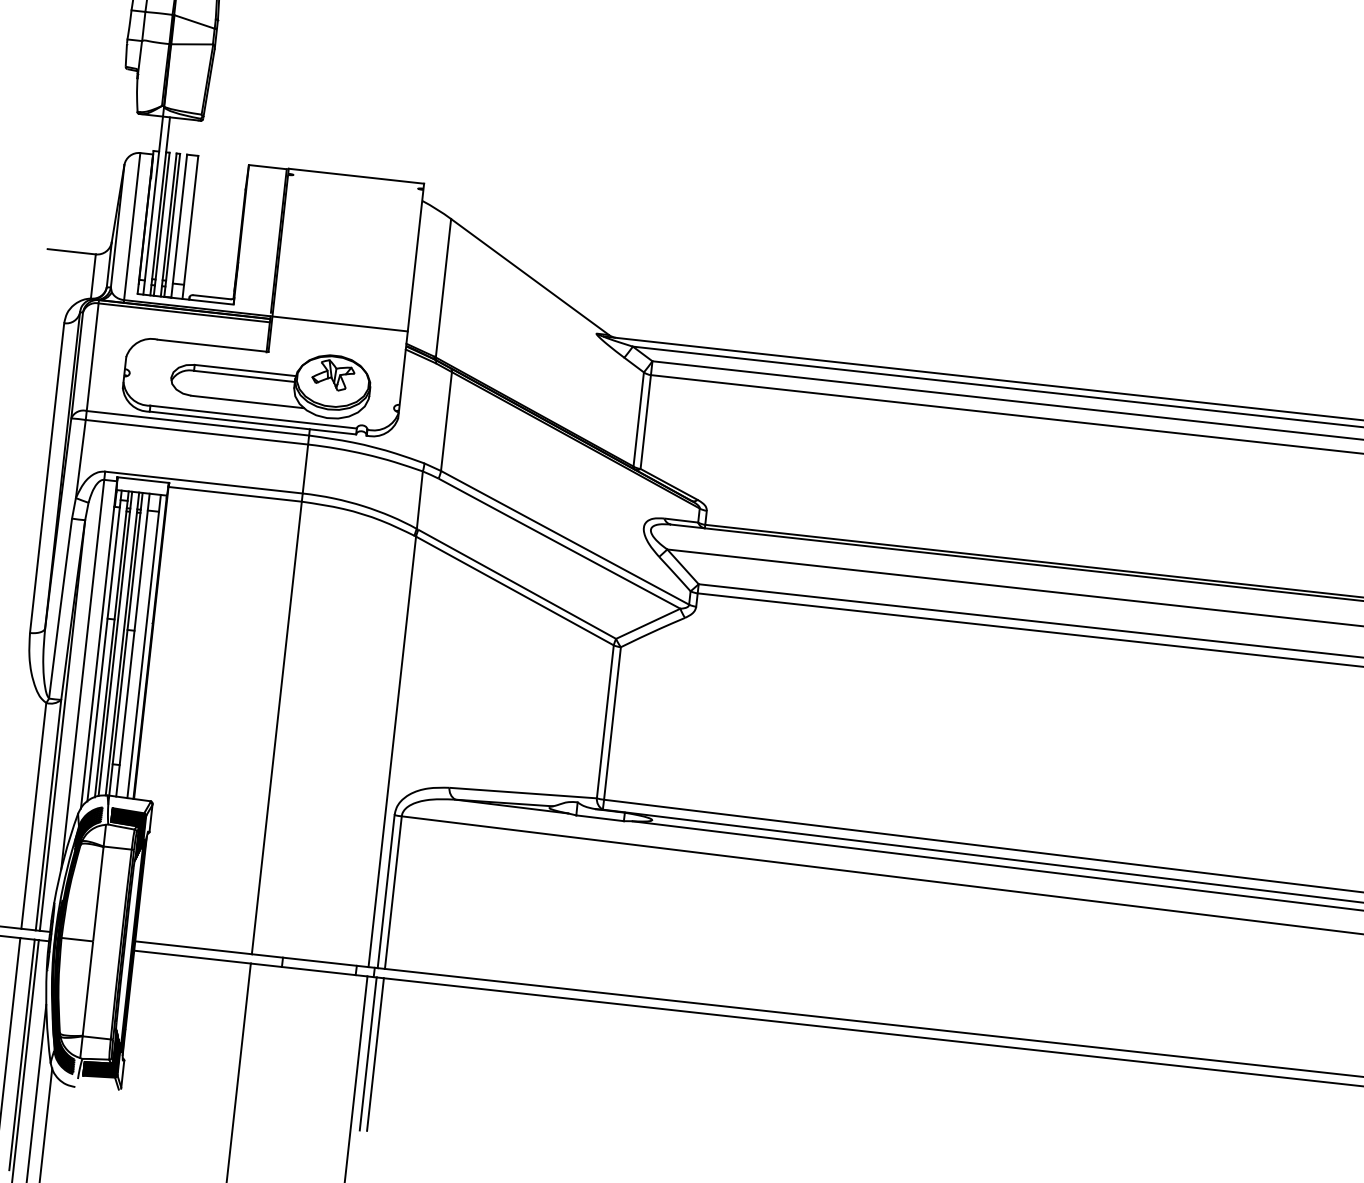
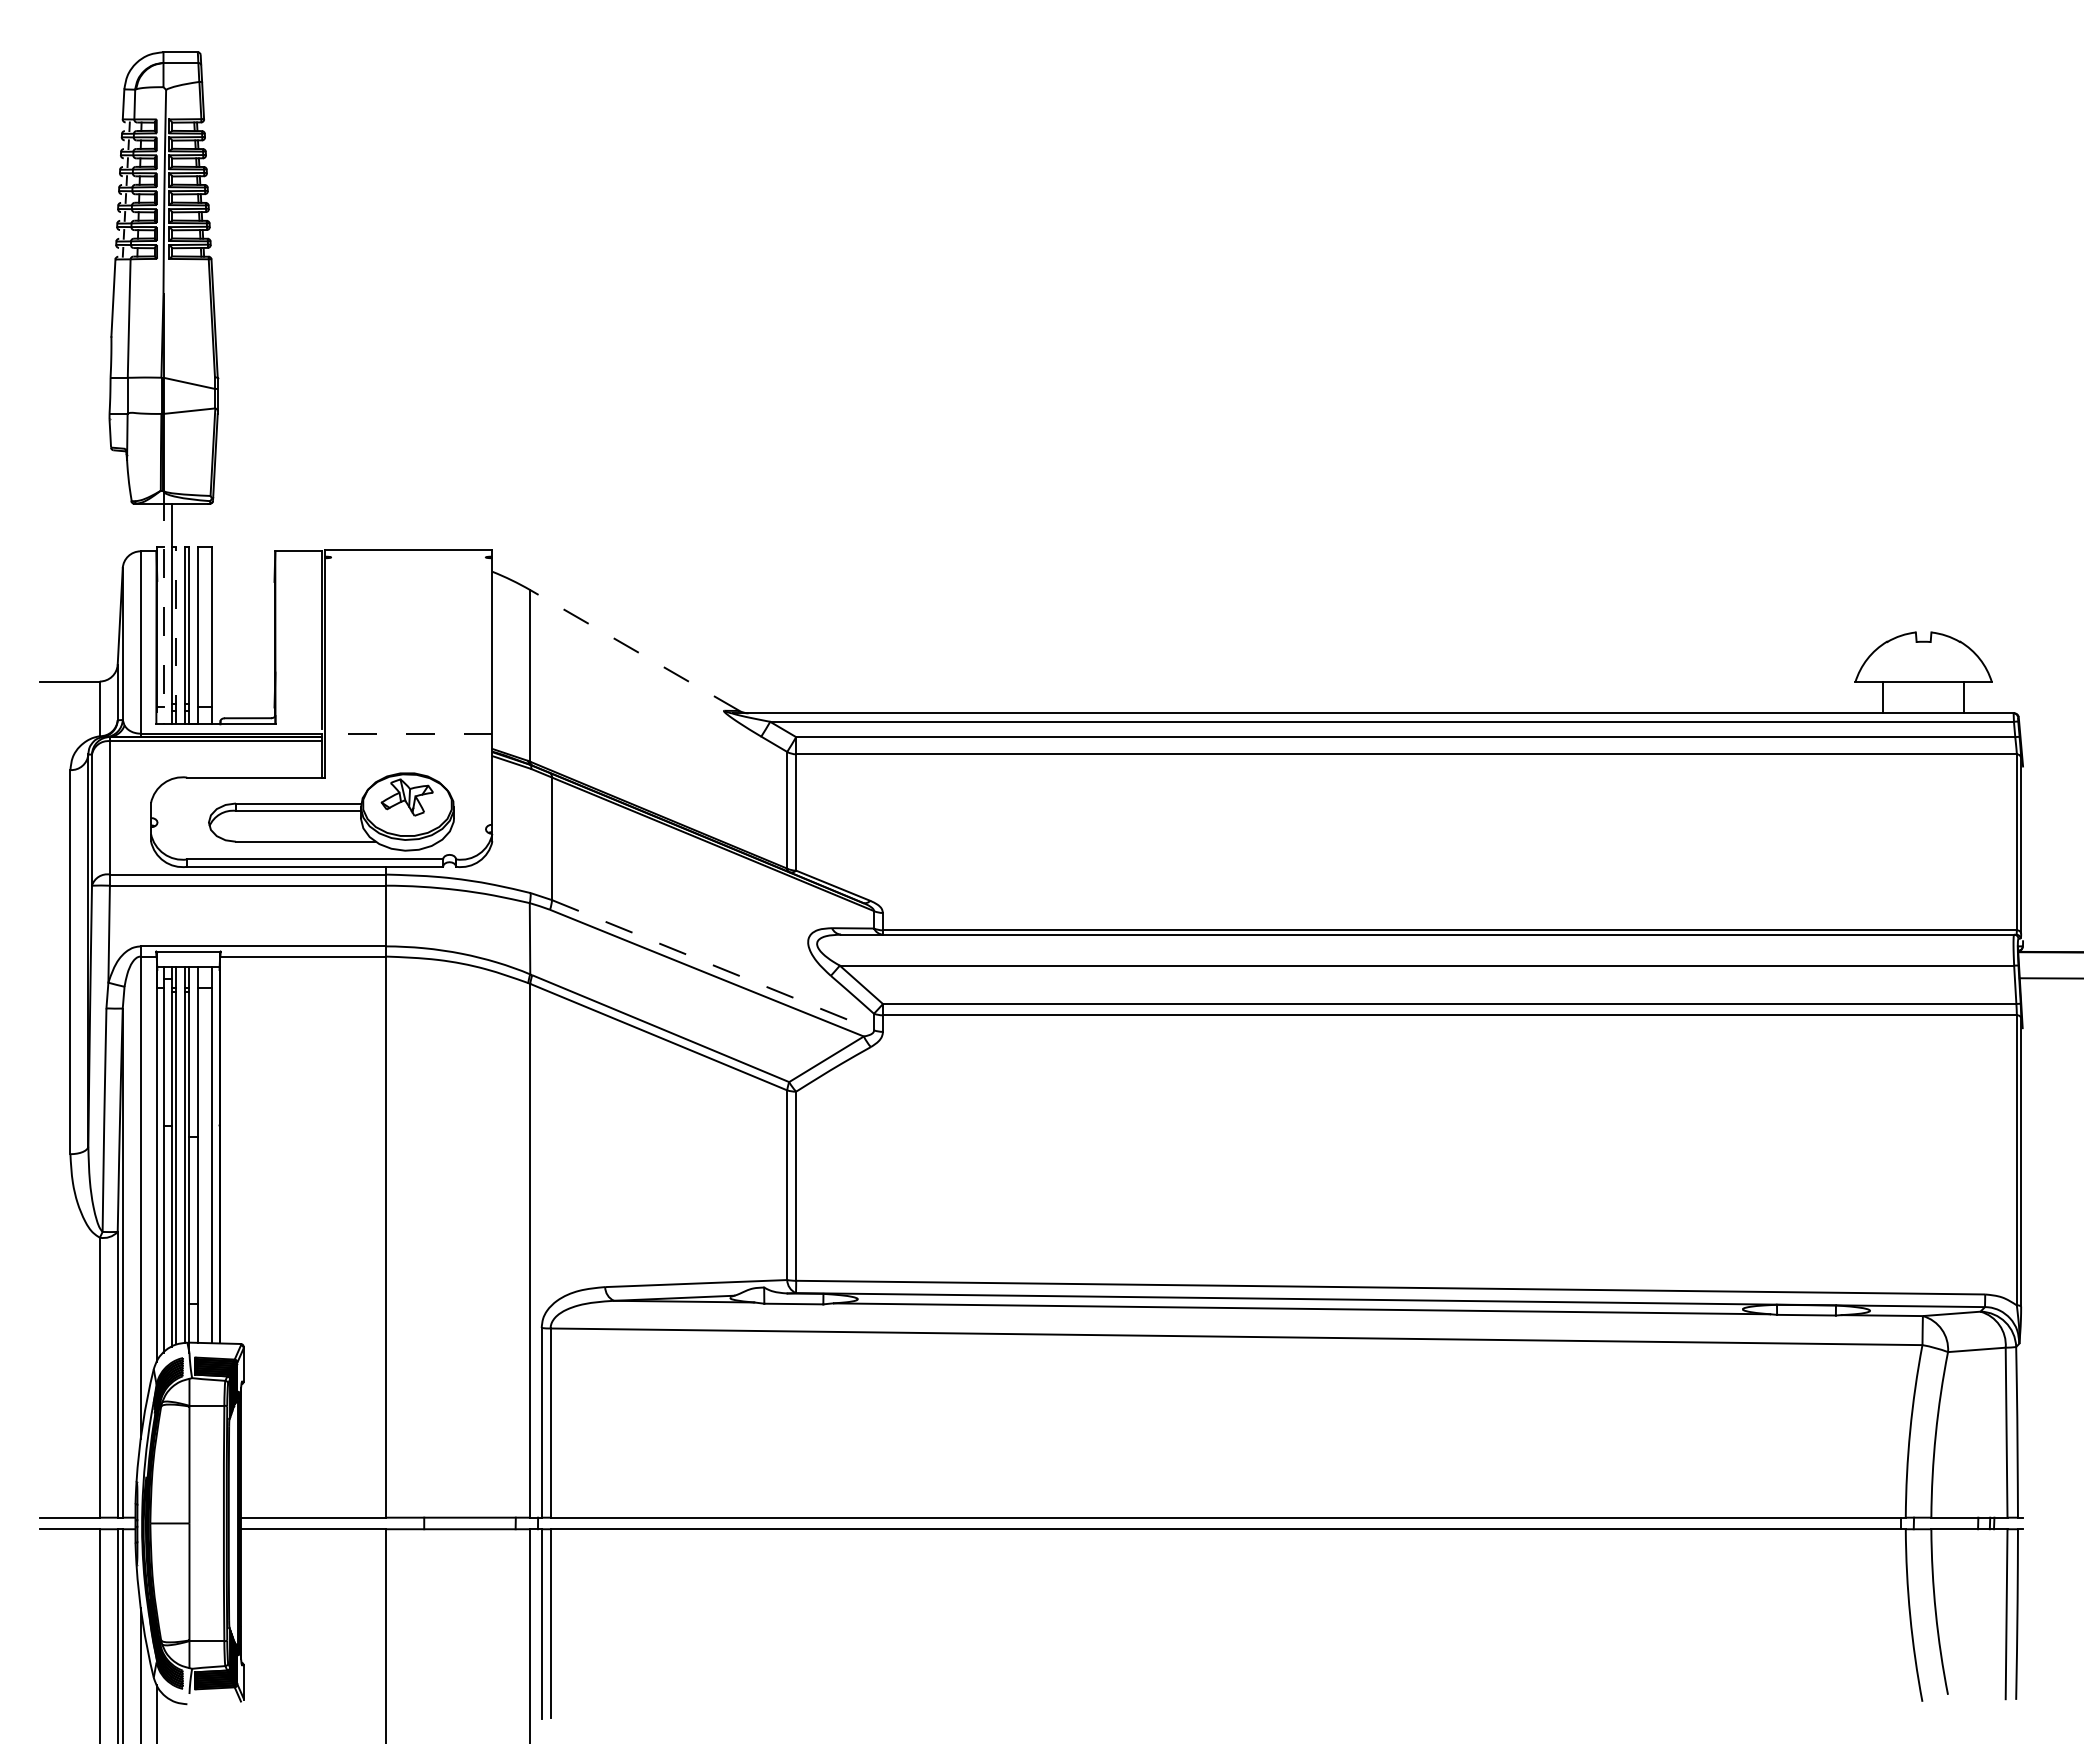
line: (153, 201) -> (163, 608), solid -> dashed
line: (161, 224) -> (176, 635), solid -> dashed
line: (529, 277) -> (634, 650), solid -> dashed
line: (340, 323) -> (408, 733), solid -> dashed
line: (565, 538) -> (713, 965), solid -> dashed

